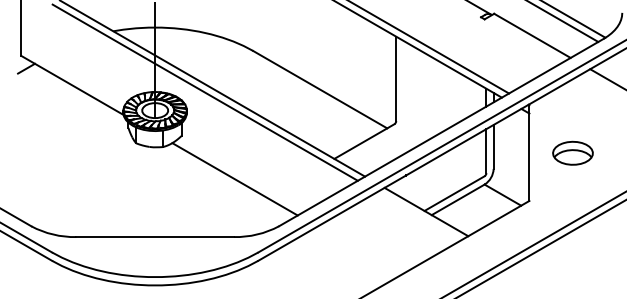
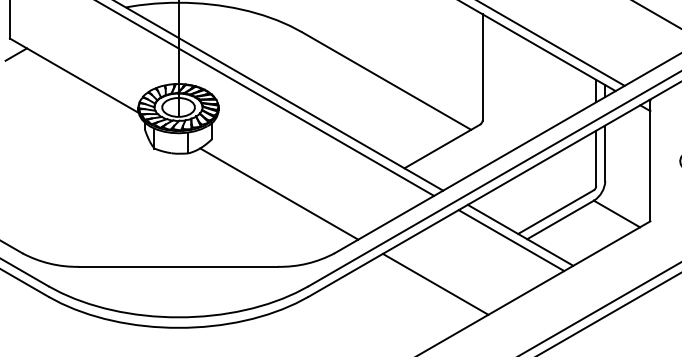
line: (419, 216) -> (511, 240), added
line: (358, 250) -> (434, 283), added

